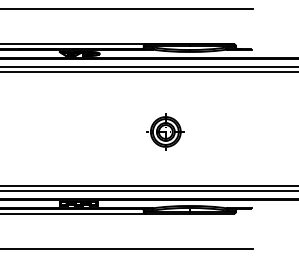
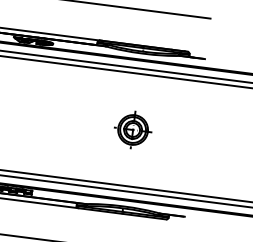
part: (165, 131) -> (132, 129), moved

